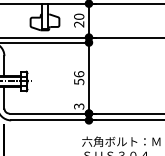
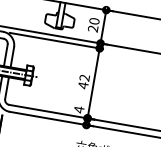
text: (79, 78) -> (84, 82), 56 -> 42
text: (79, 106) -> (79, 109), 3 -> 4

